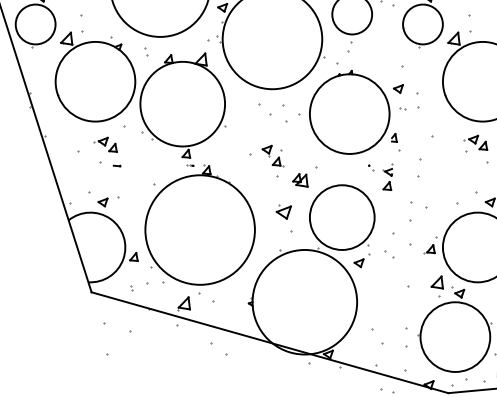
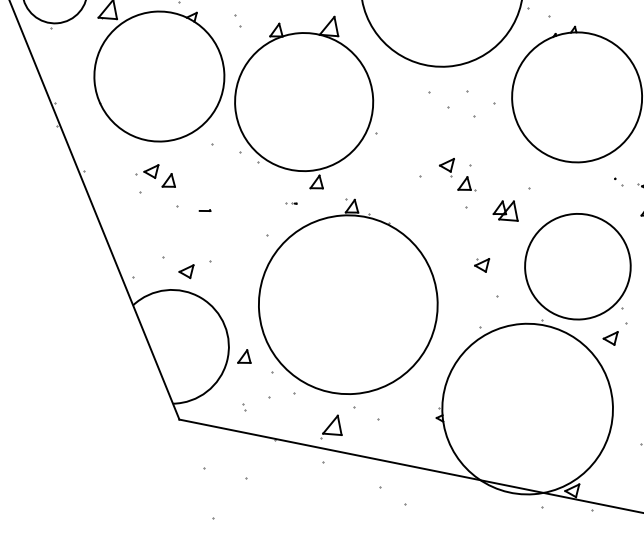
part: (105, 144) -> (155, 176), moved
part: (190, 165) -> (291, 203), moved
part: (283, 212) -> (481, 265), size x0.62

